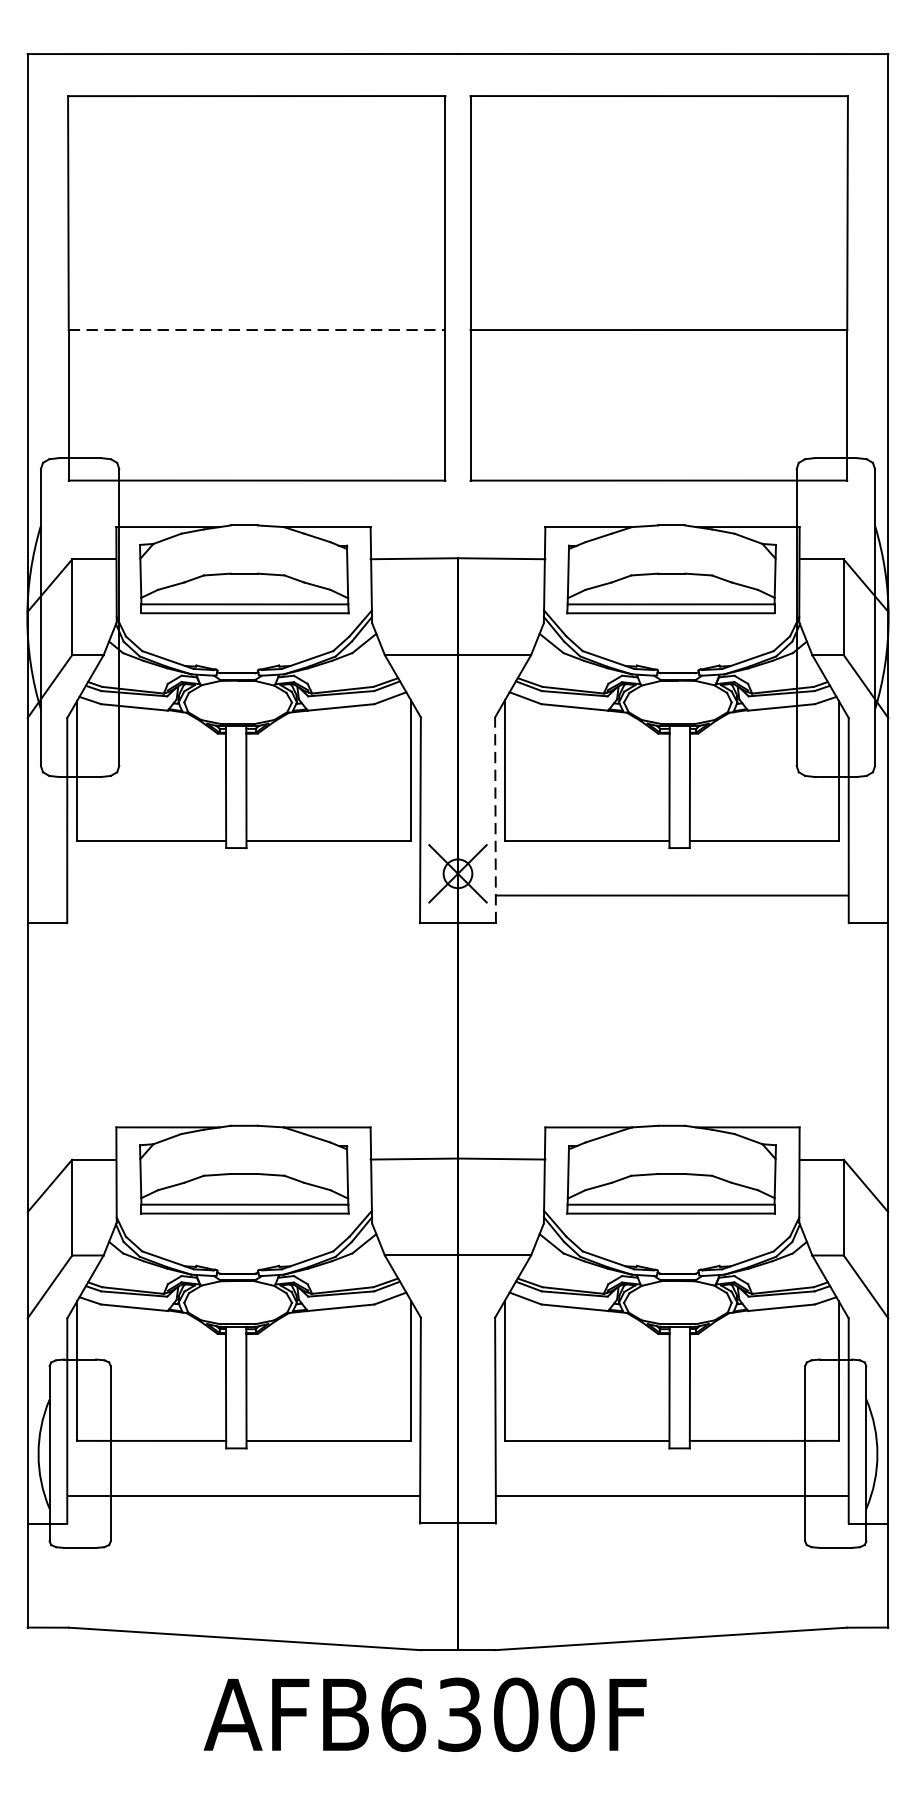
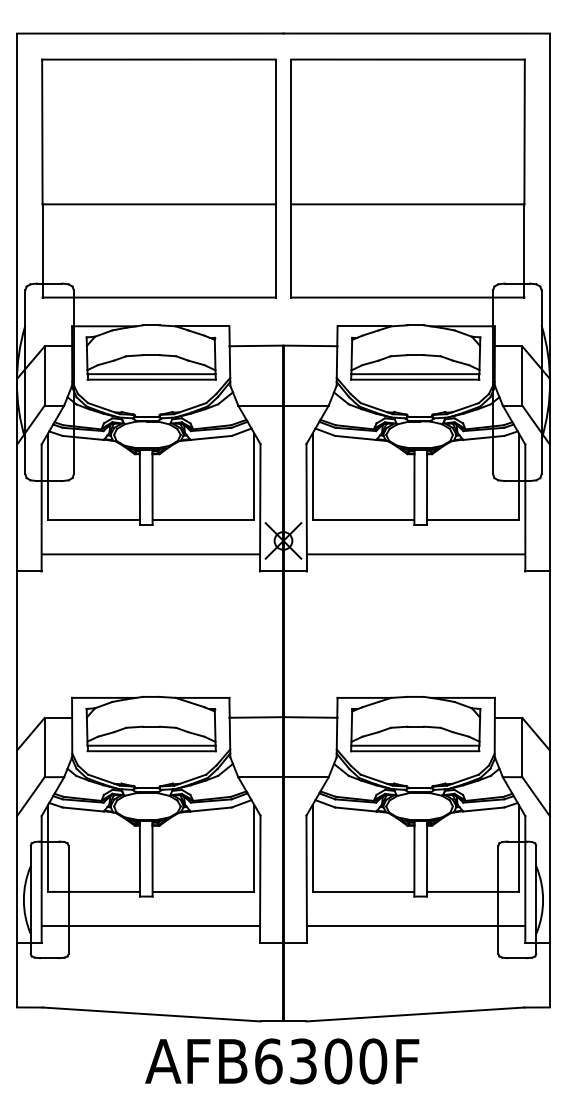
line: (257, 330) -> (159, 204), dashed -> solid
line: (495, 819) -> (306, 507), dashed -> solid
line: (243, 895) -> (150, 554), added
text: (425, 1714) -> (282, 1061), moved

